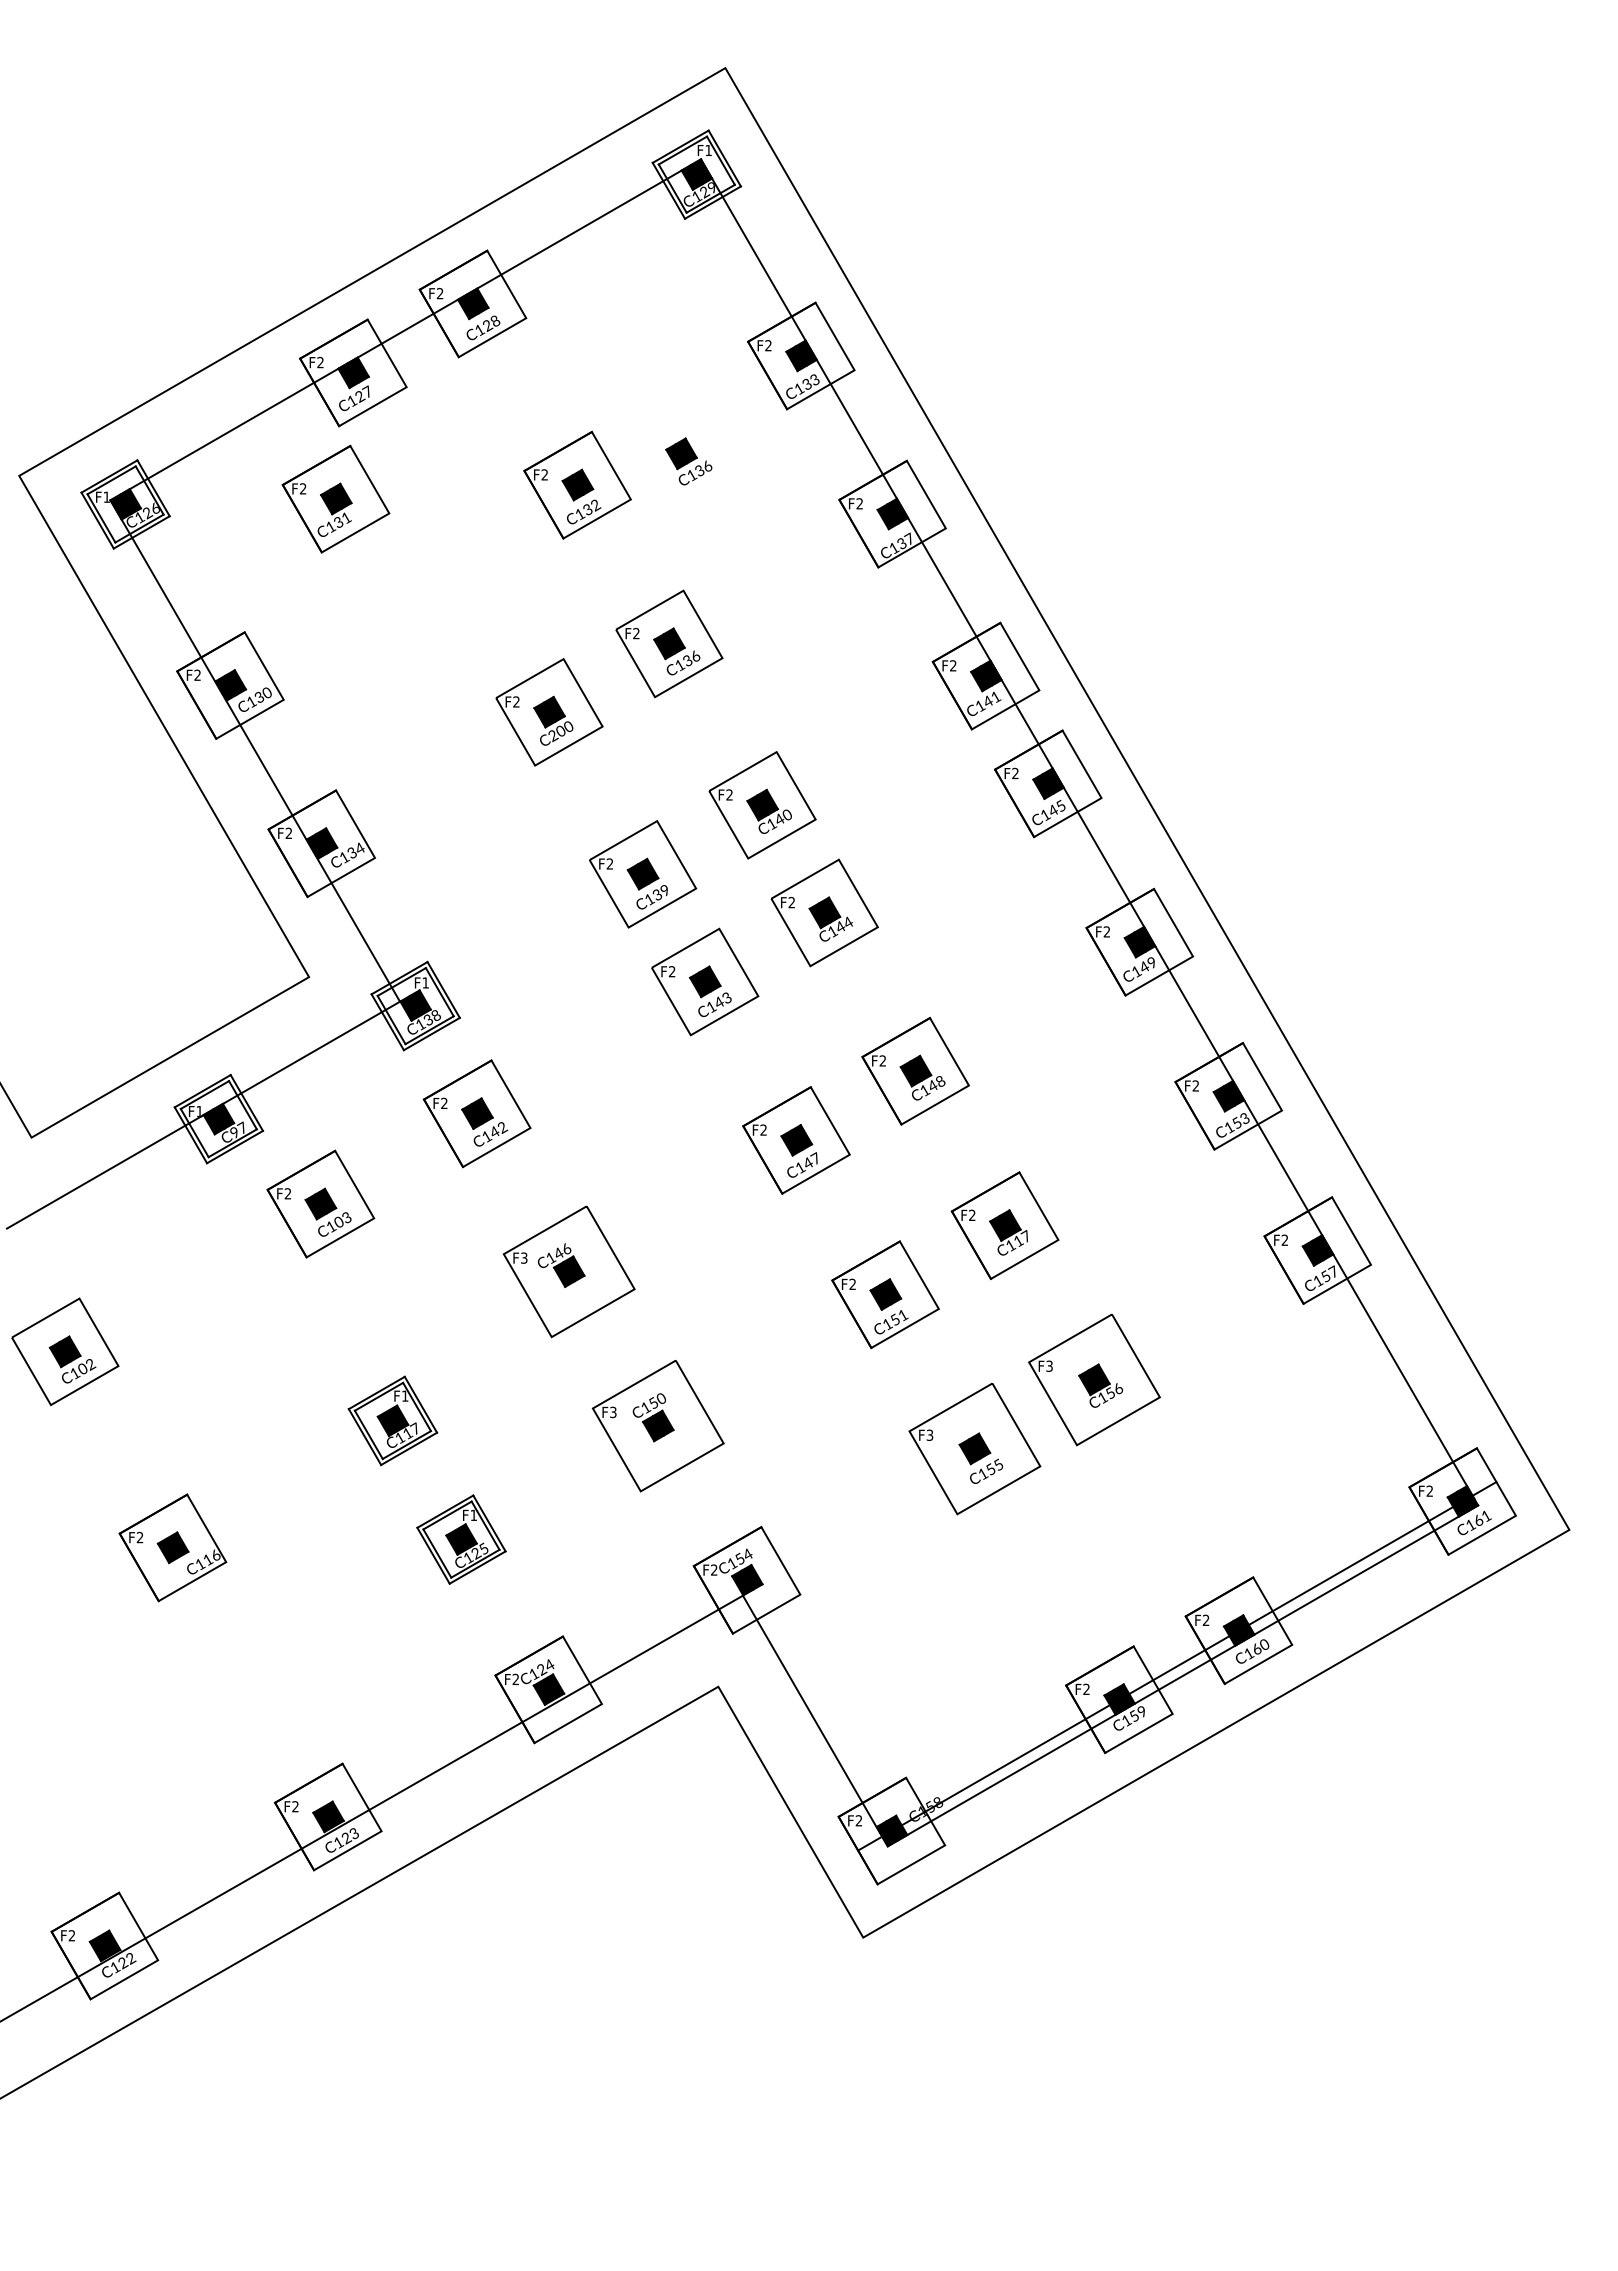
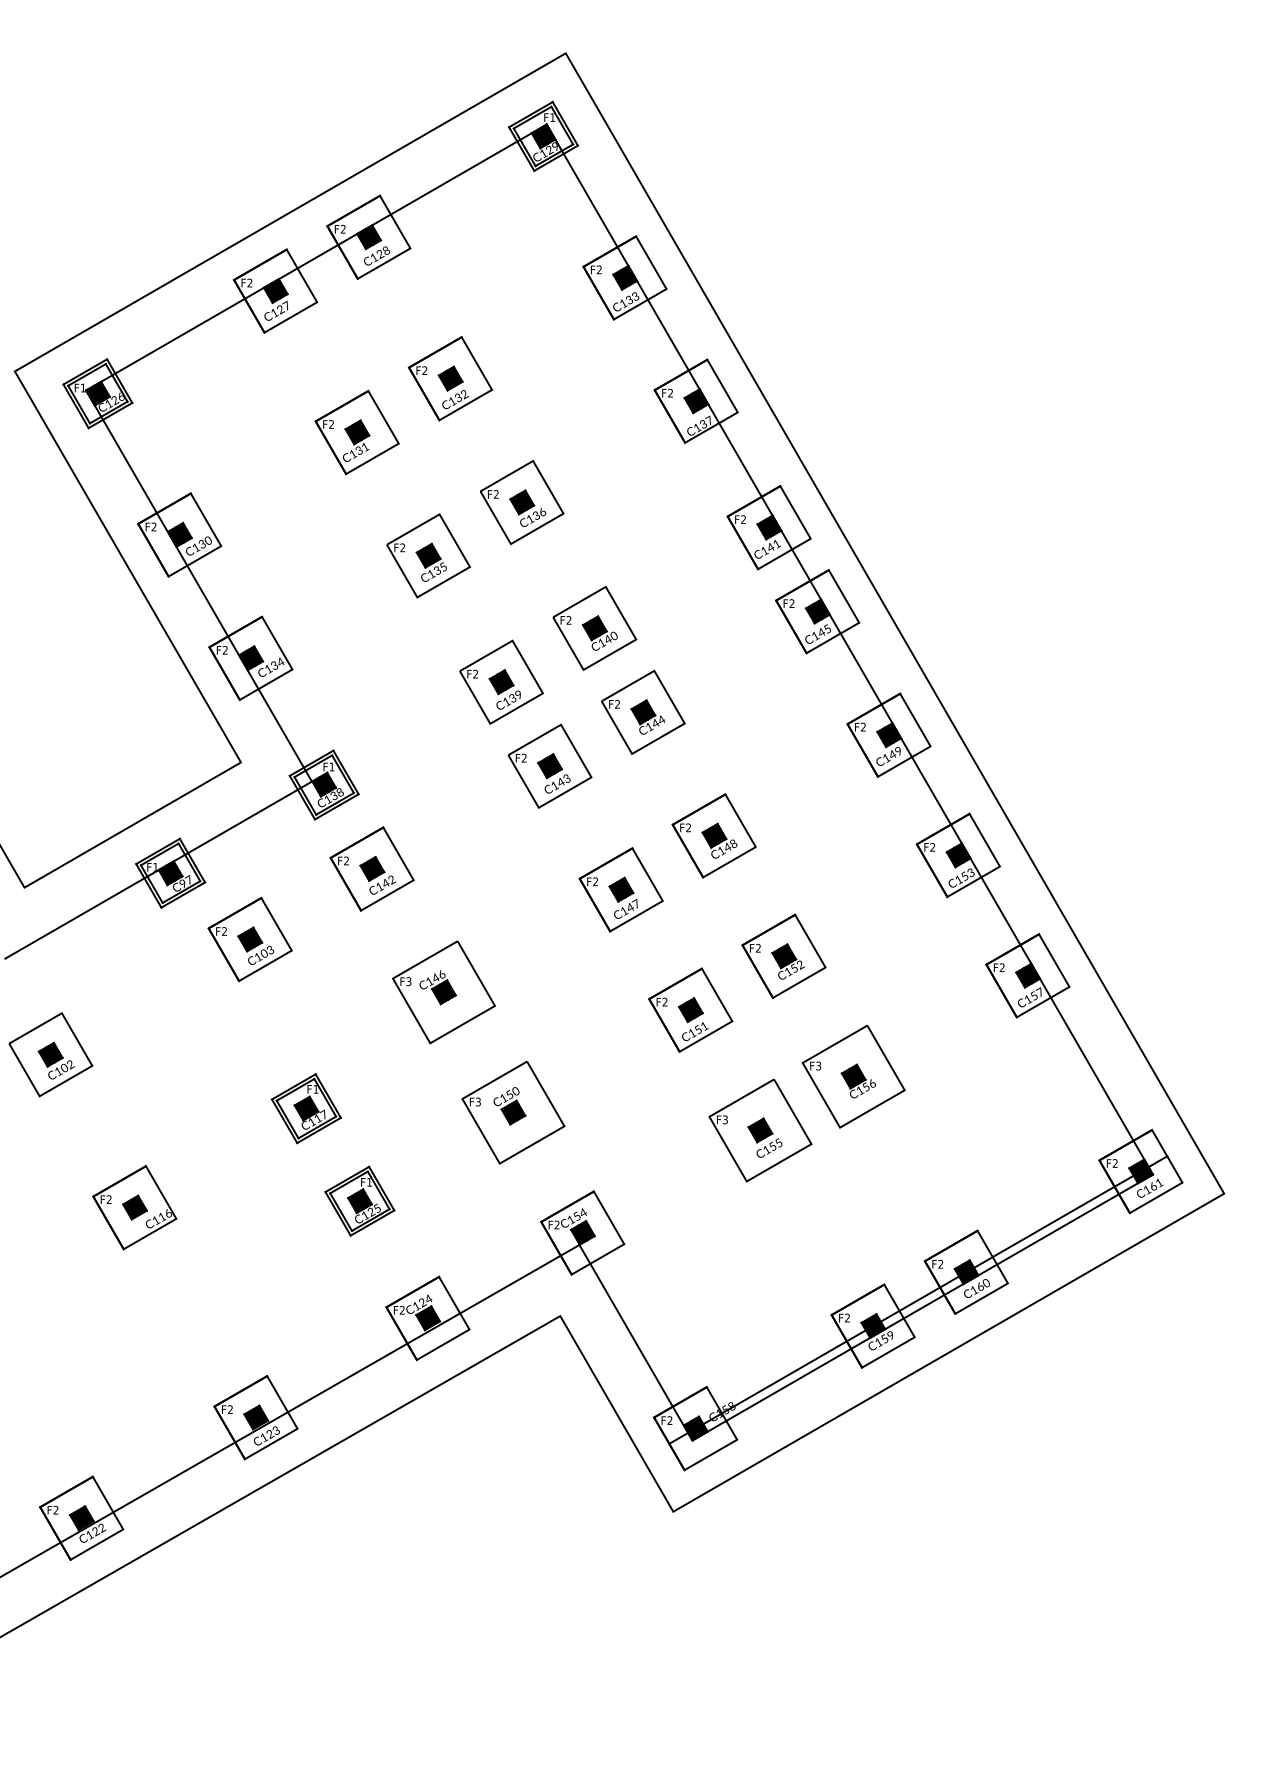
part: (688, 461) -> (536, 360), removed
part: (335, 498) -> (356, 431), moved
text: (560, 731) -> (437, 570), C200 -> C135
text: (1022, 1238) -> (797, 966), C117 -> C152

